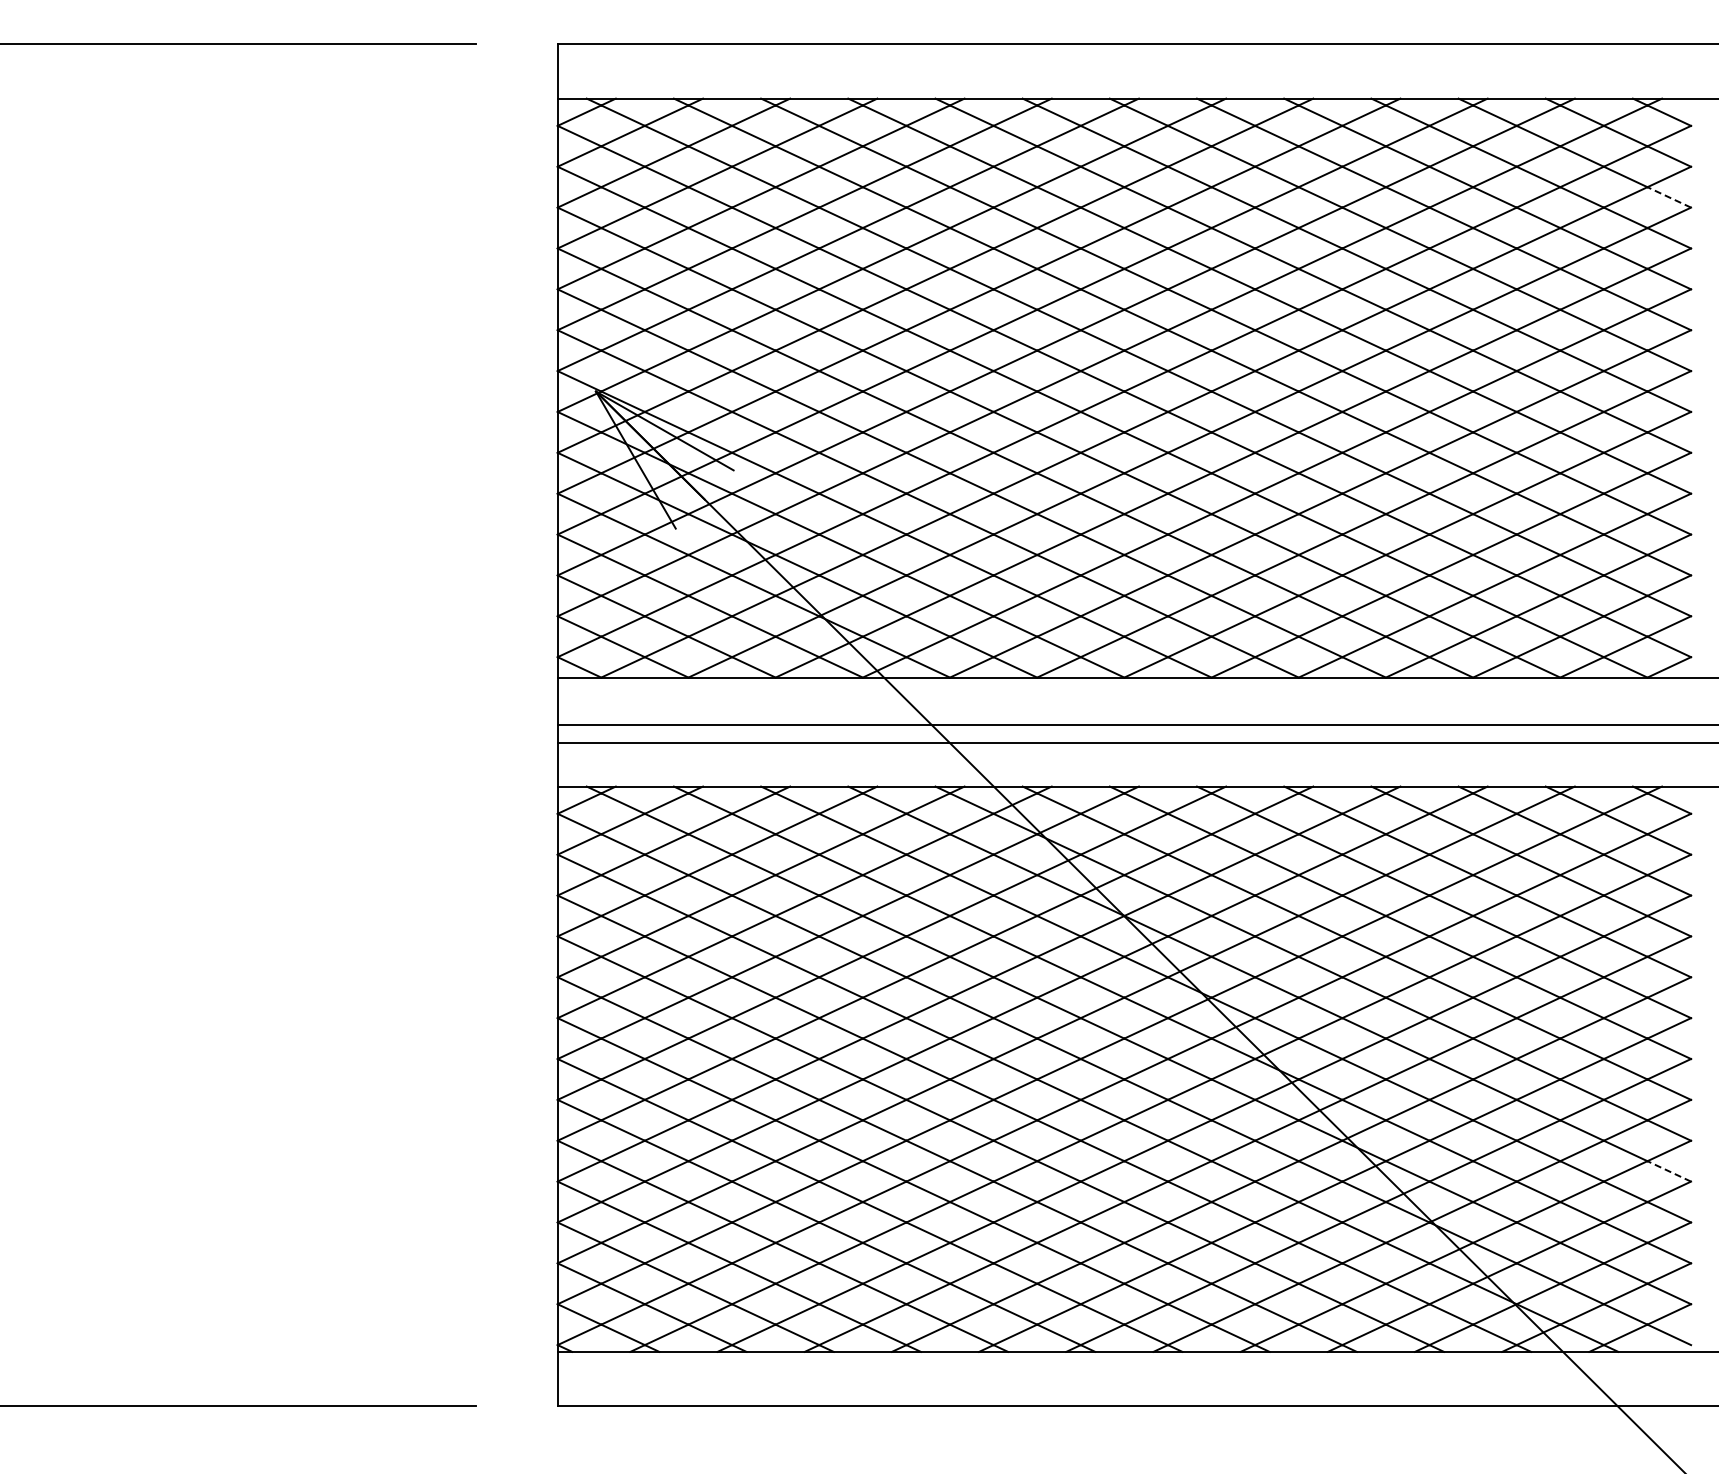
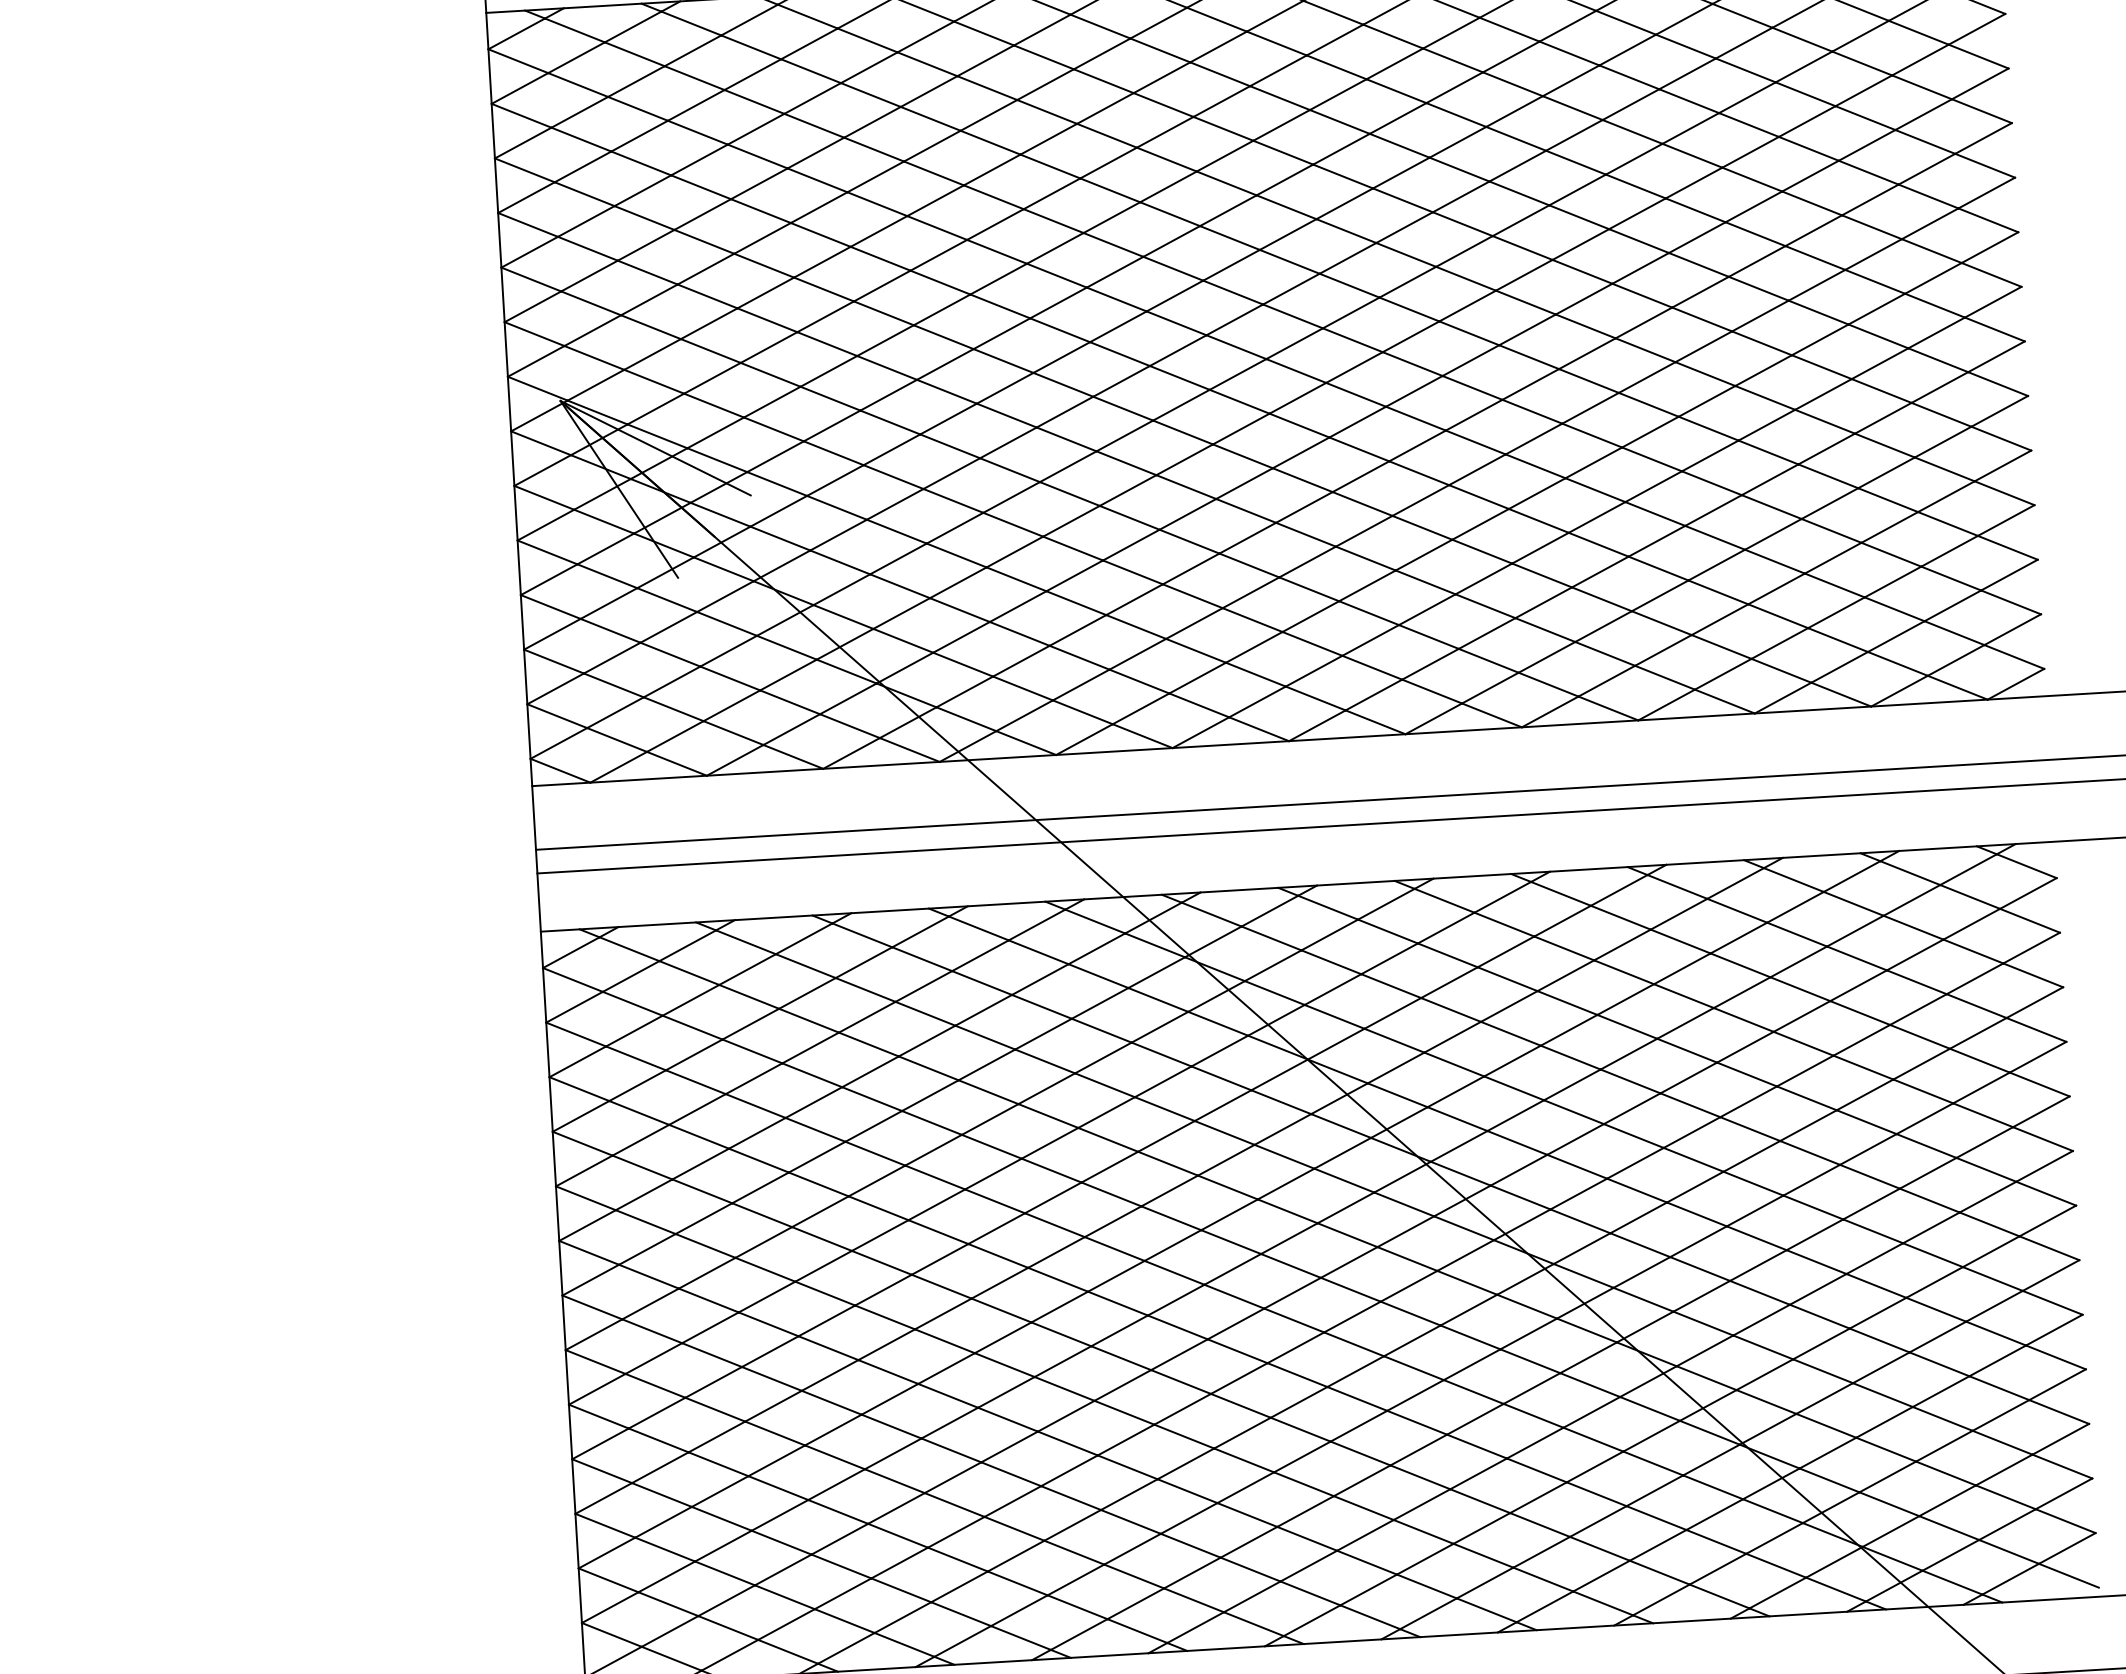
line: (1668, 197) -> (1977, 56), dashed -> solid
line: (1668, 1171) -> (2054, 1357), dashed -> solid

